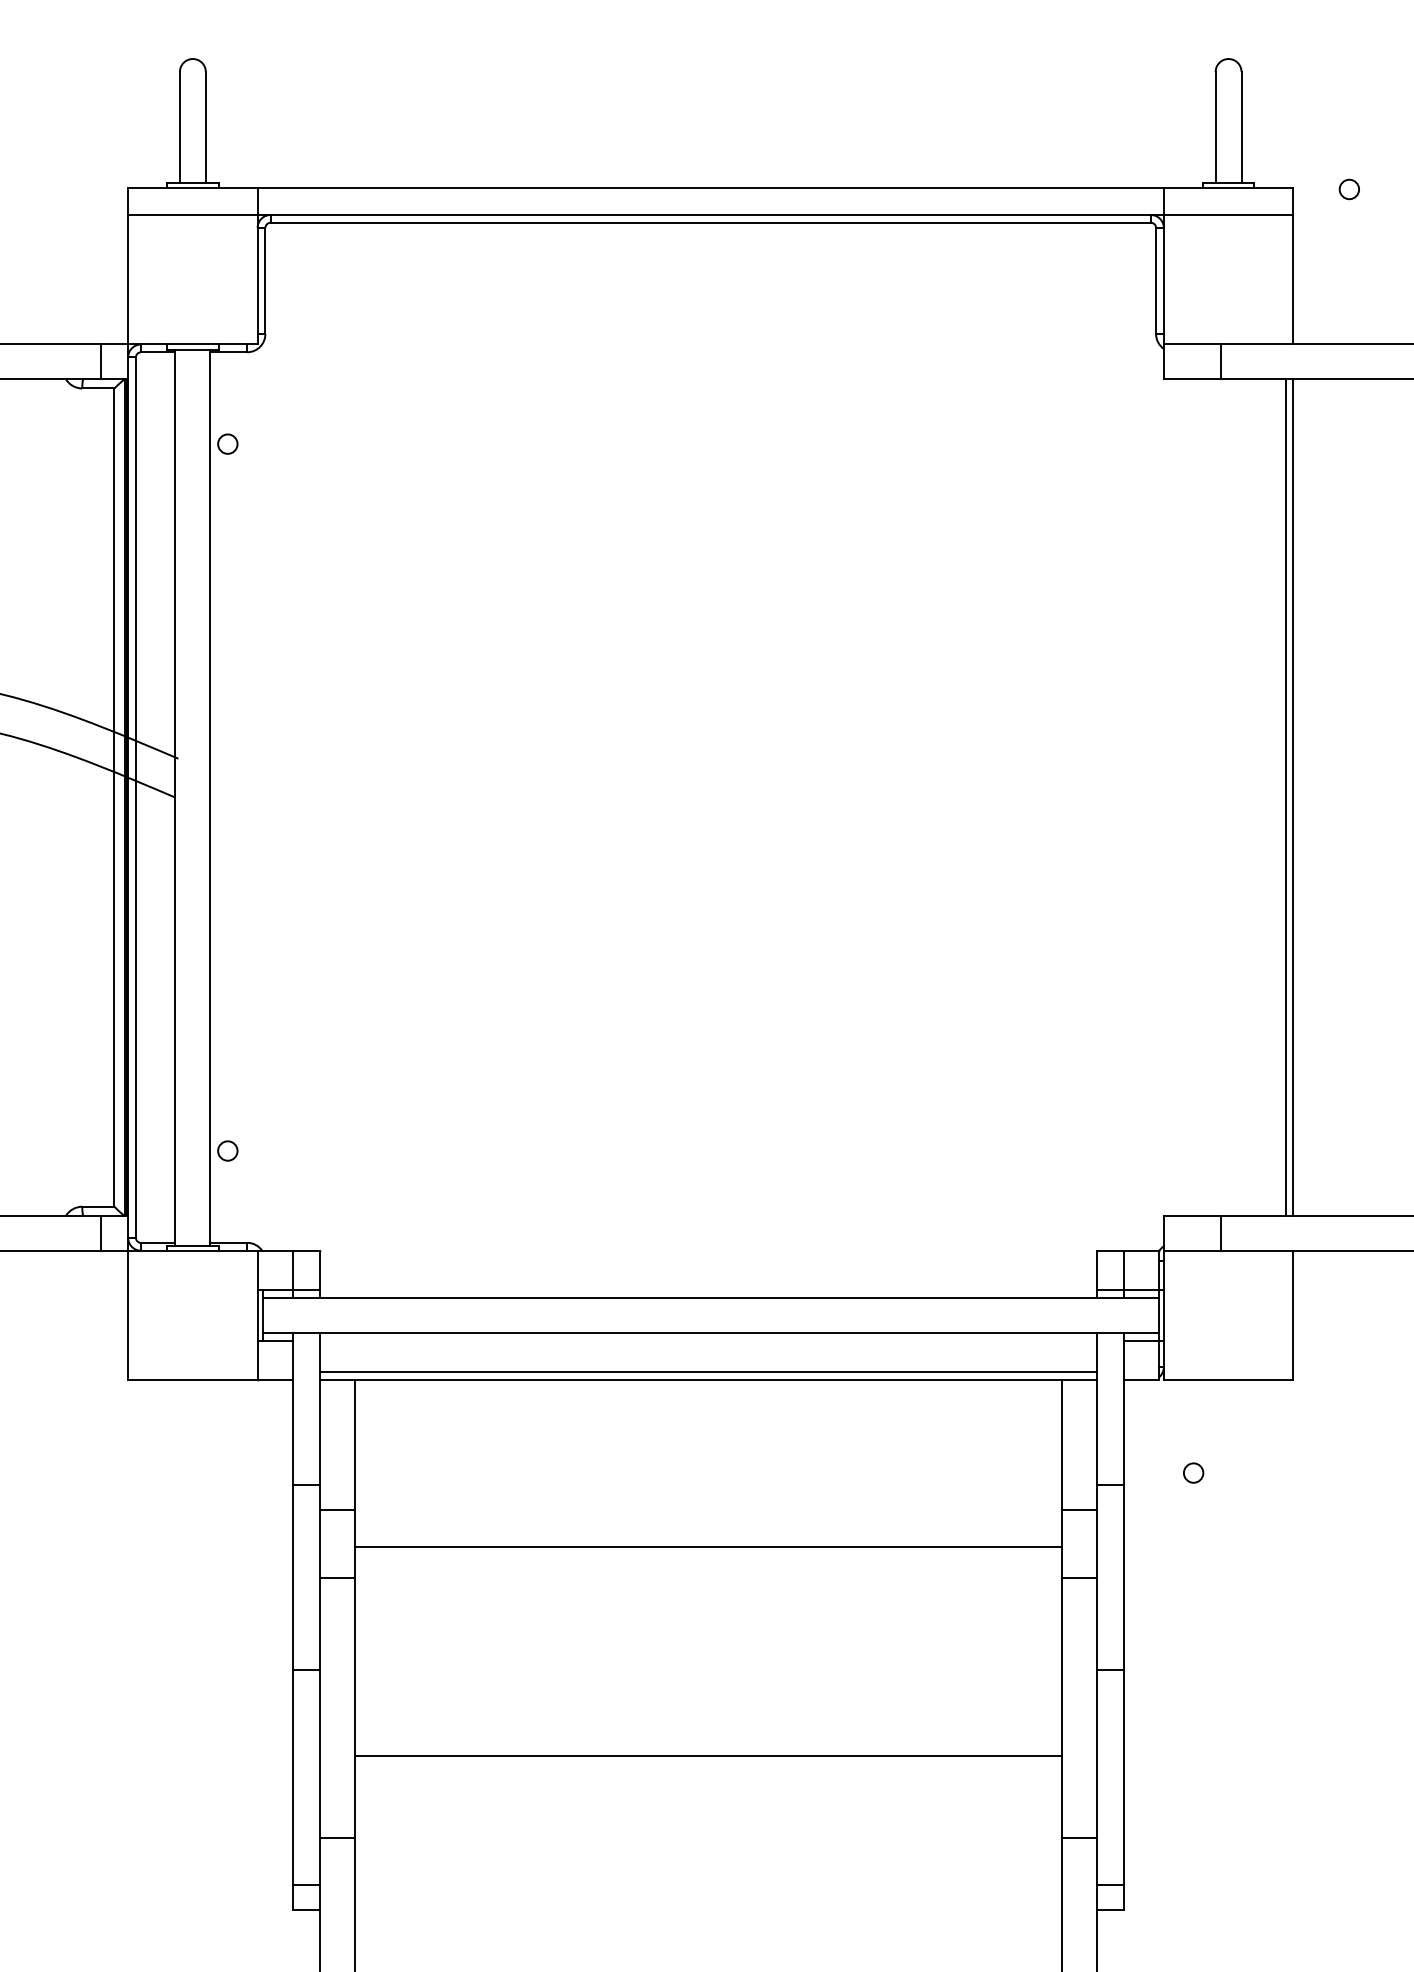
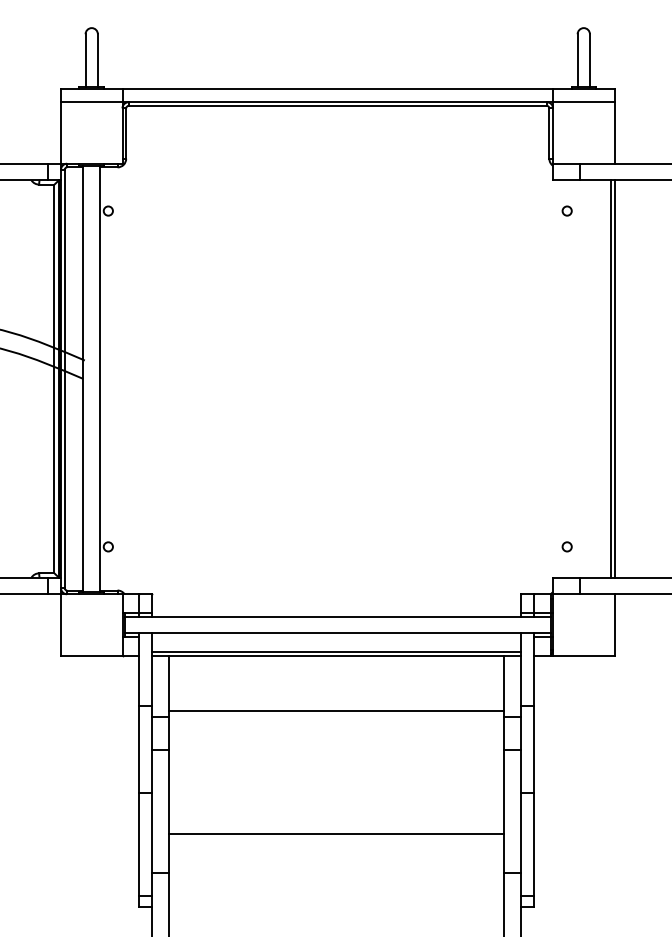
circle: (1347, 188) -> (566, 210), moved
circle: (1192, 1472) -> (566, 546), moved
line: (708, 1548) -> (336, 711), moved

